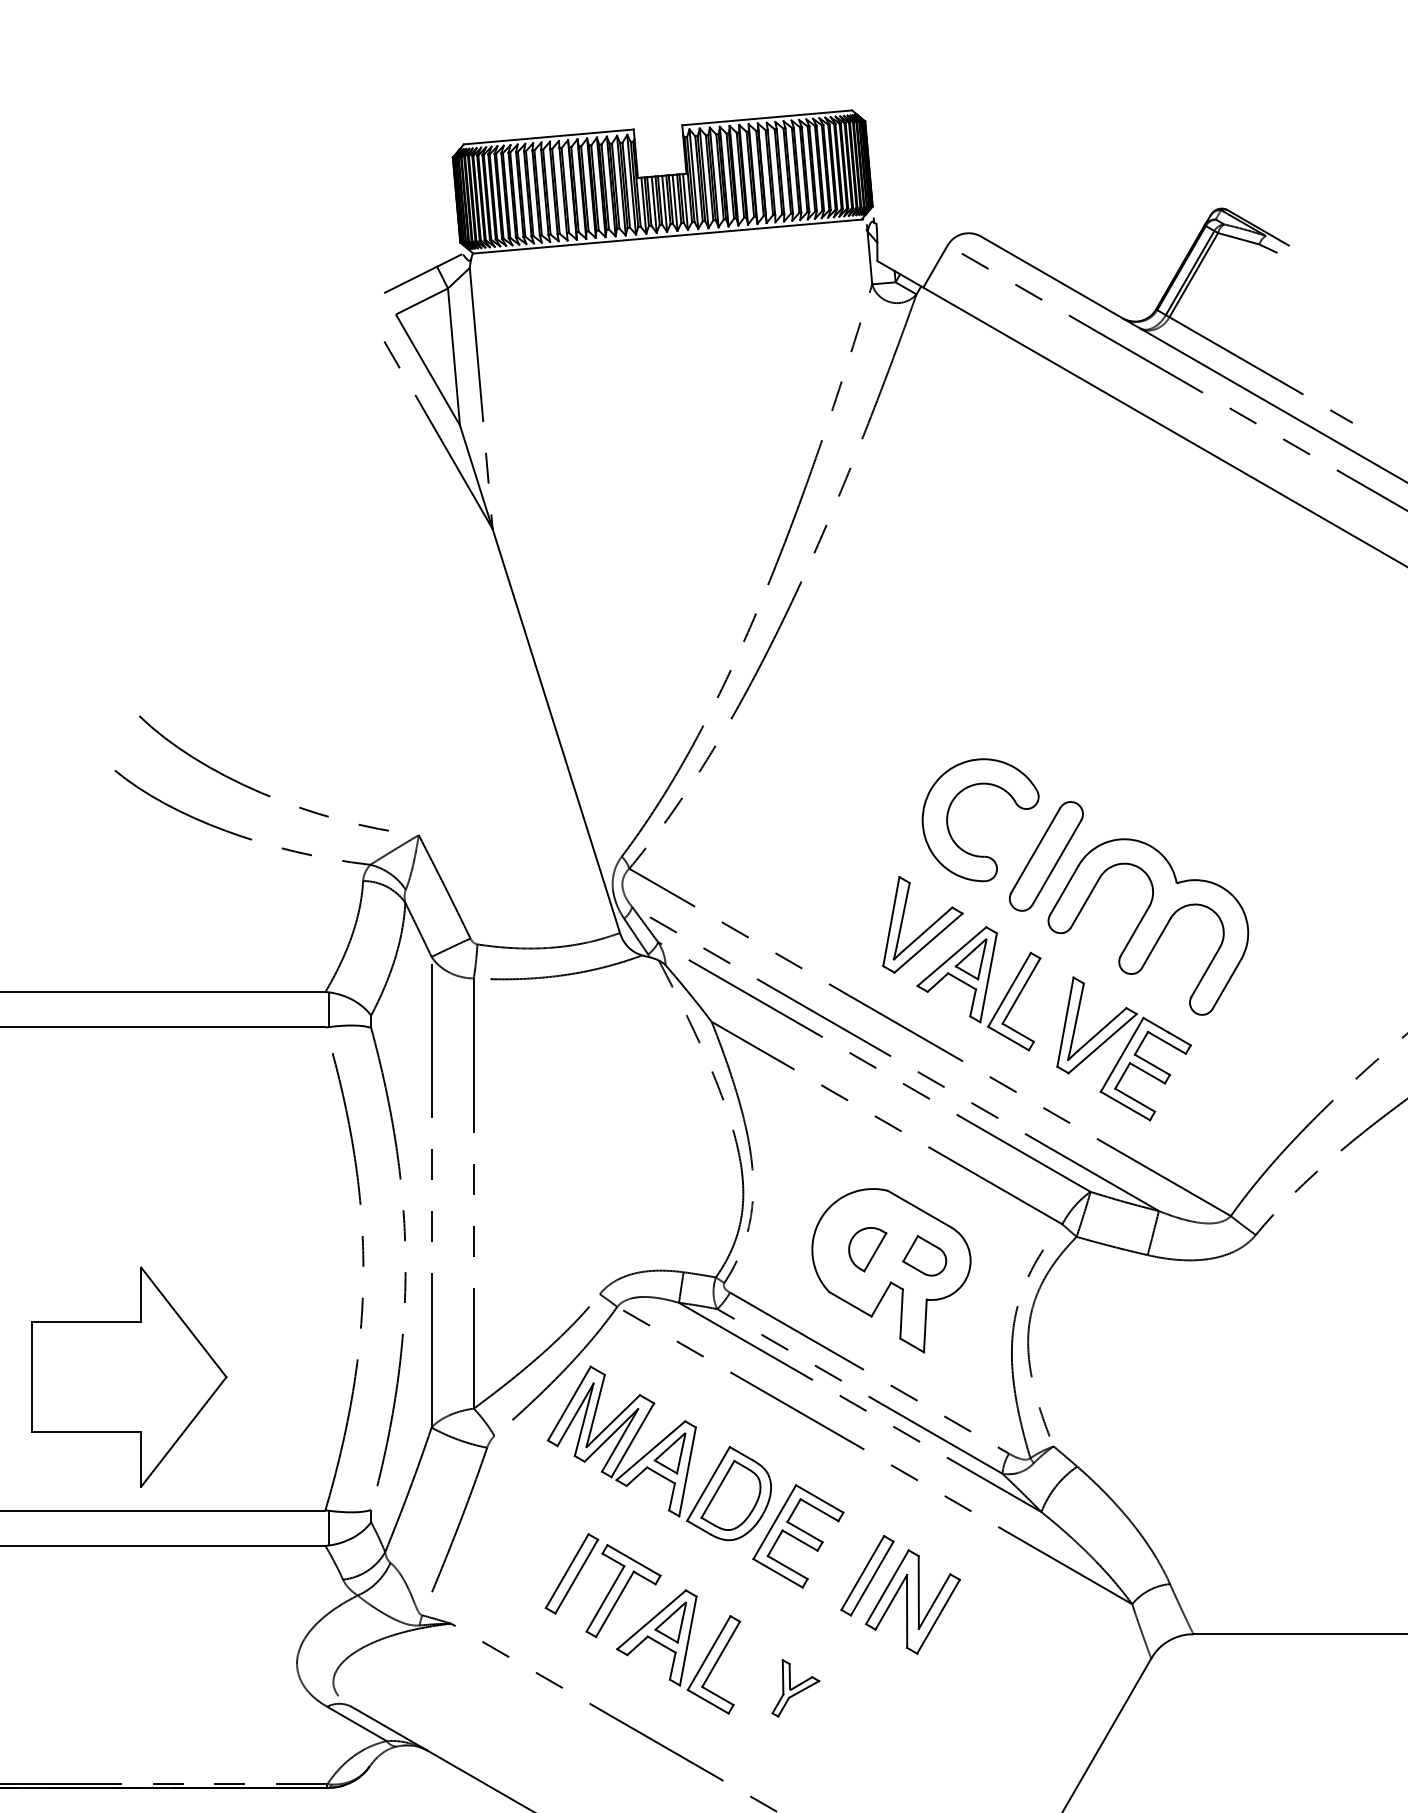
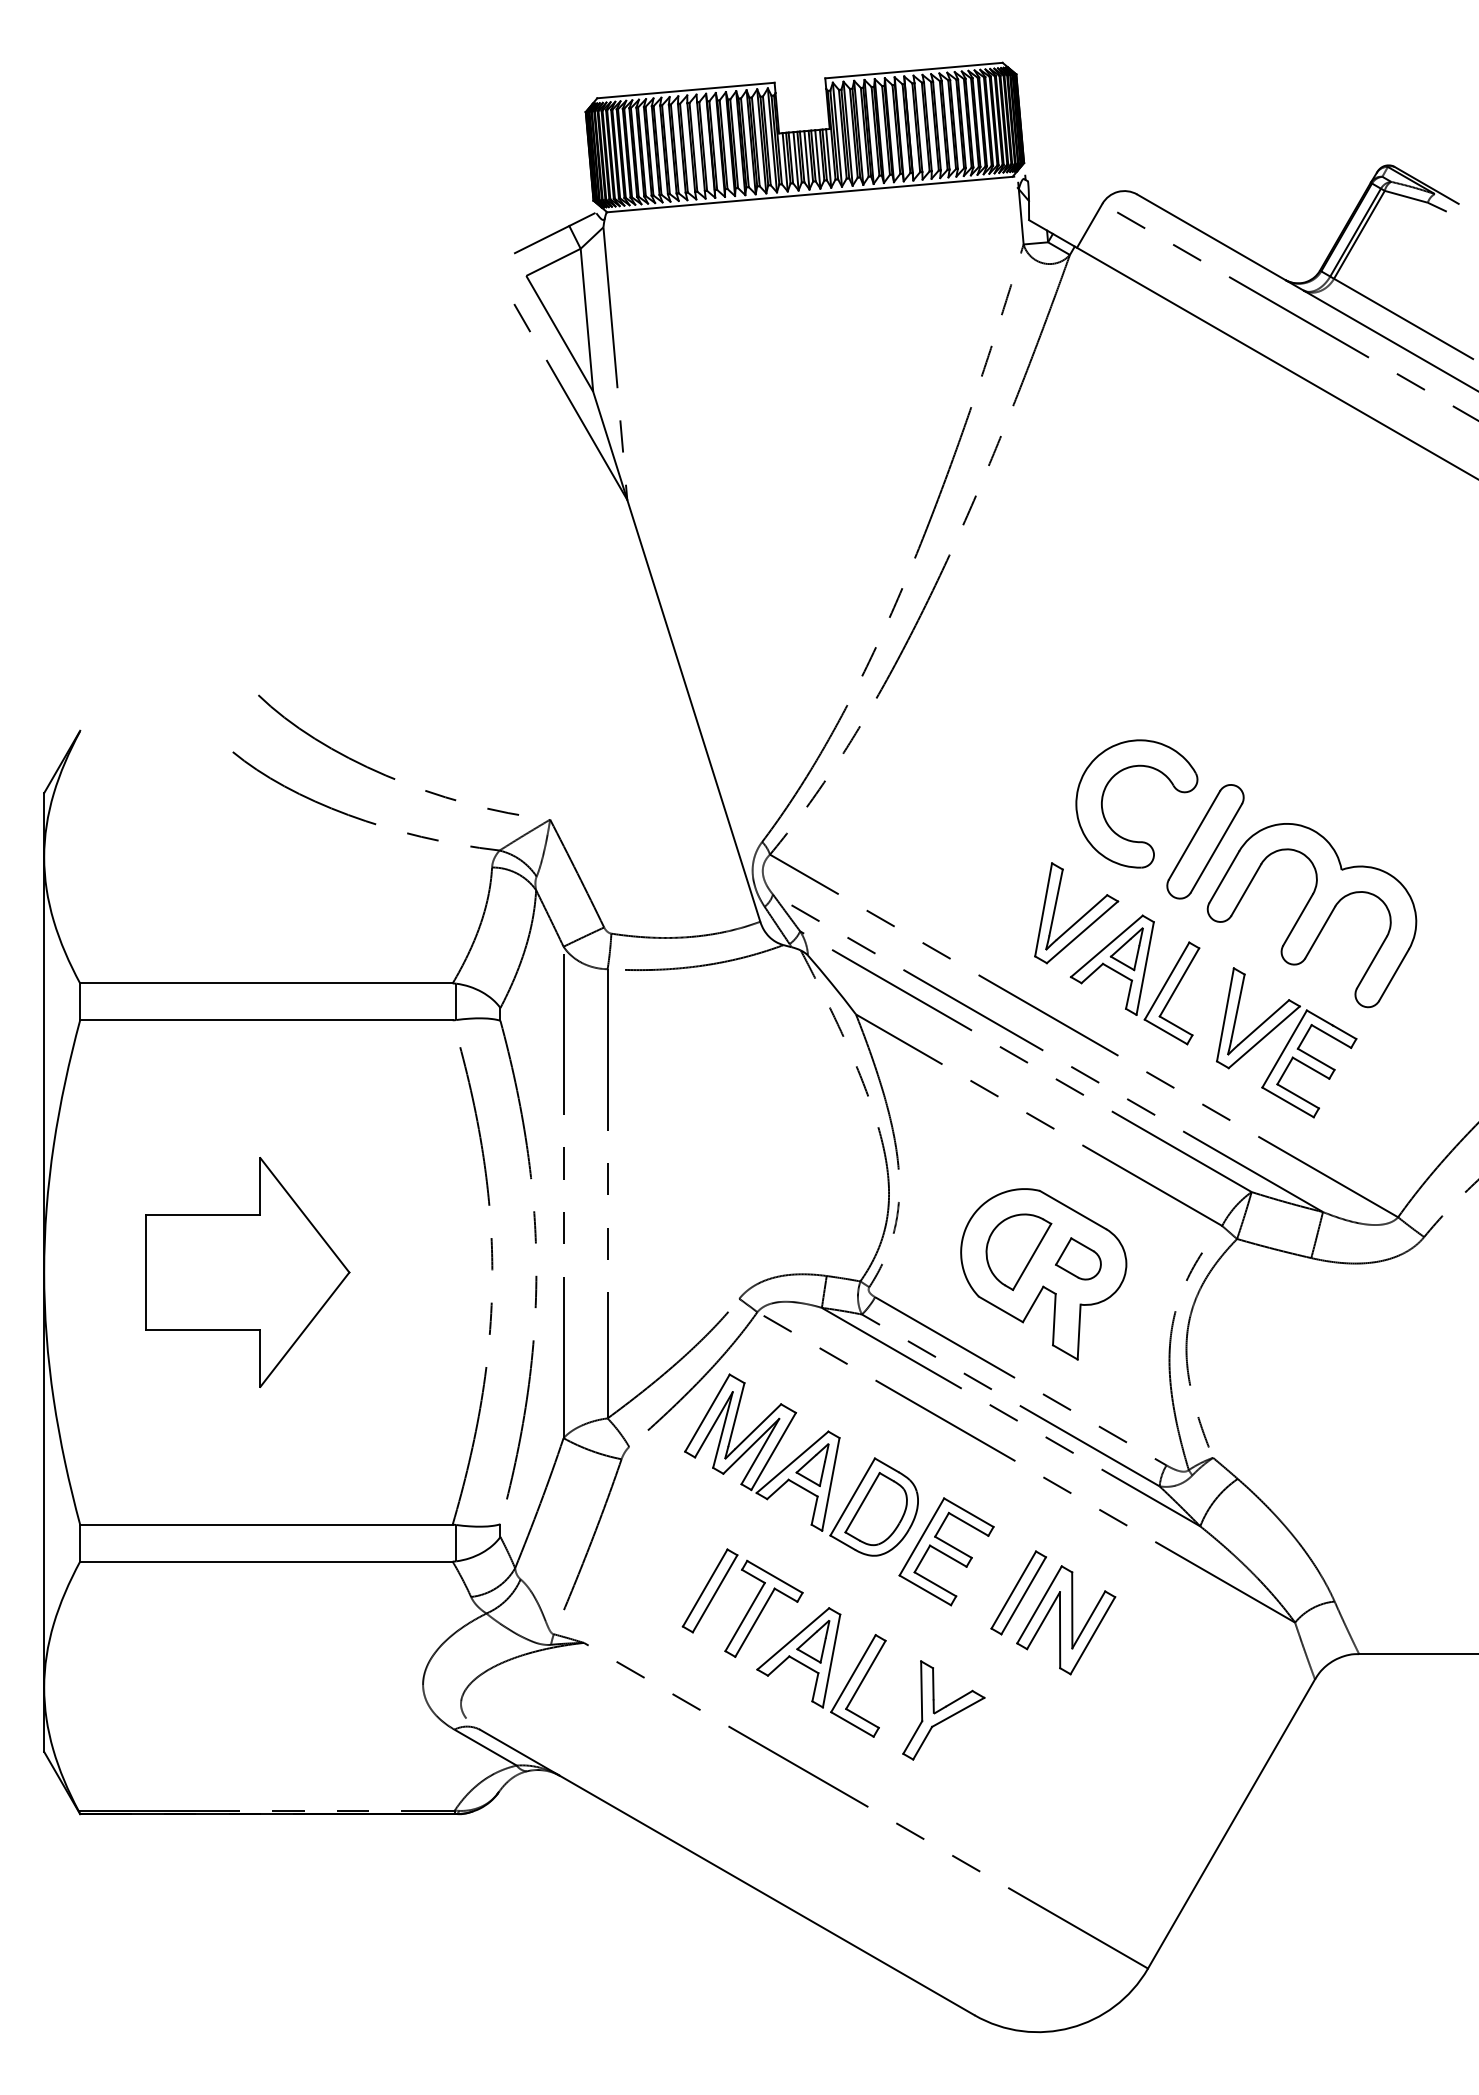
part: (867, 1249) -> (1018, 1252), size x1.67
part: (128, 1377) -> (247, 1272), moved
part: (795, 1688) -> (943, 1710), size x1.67

